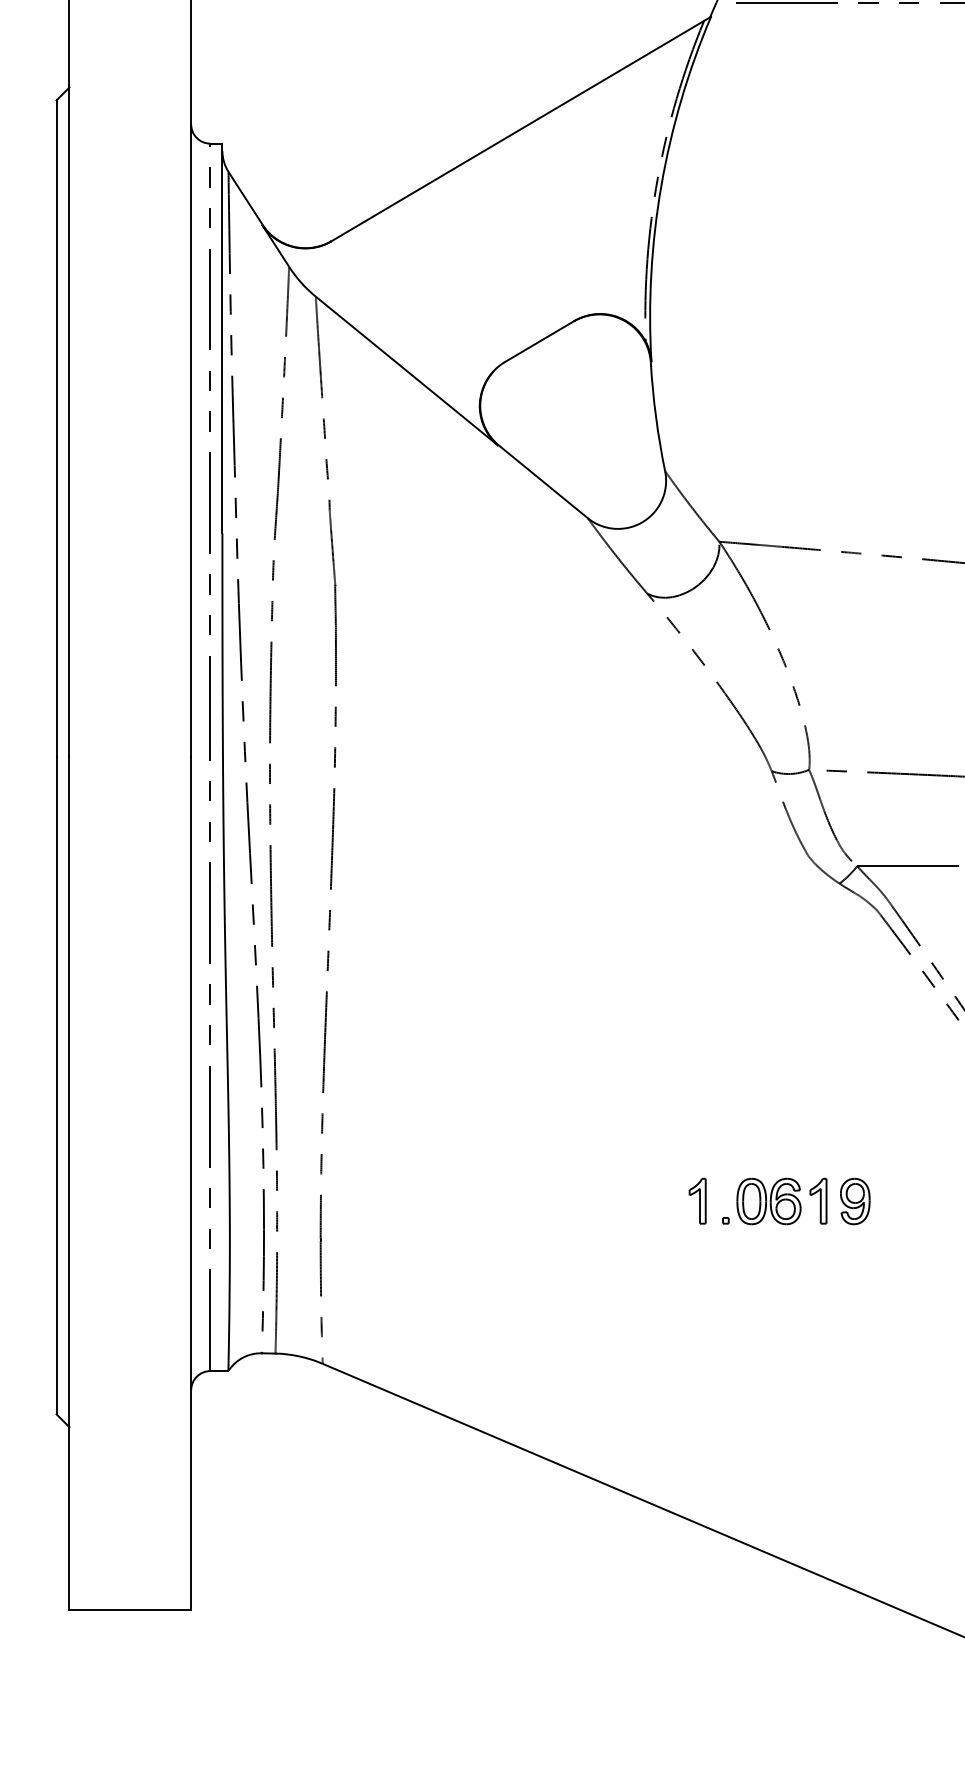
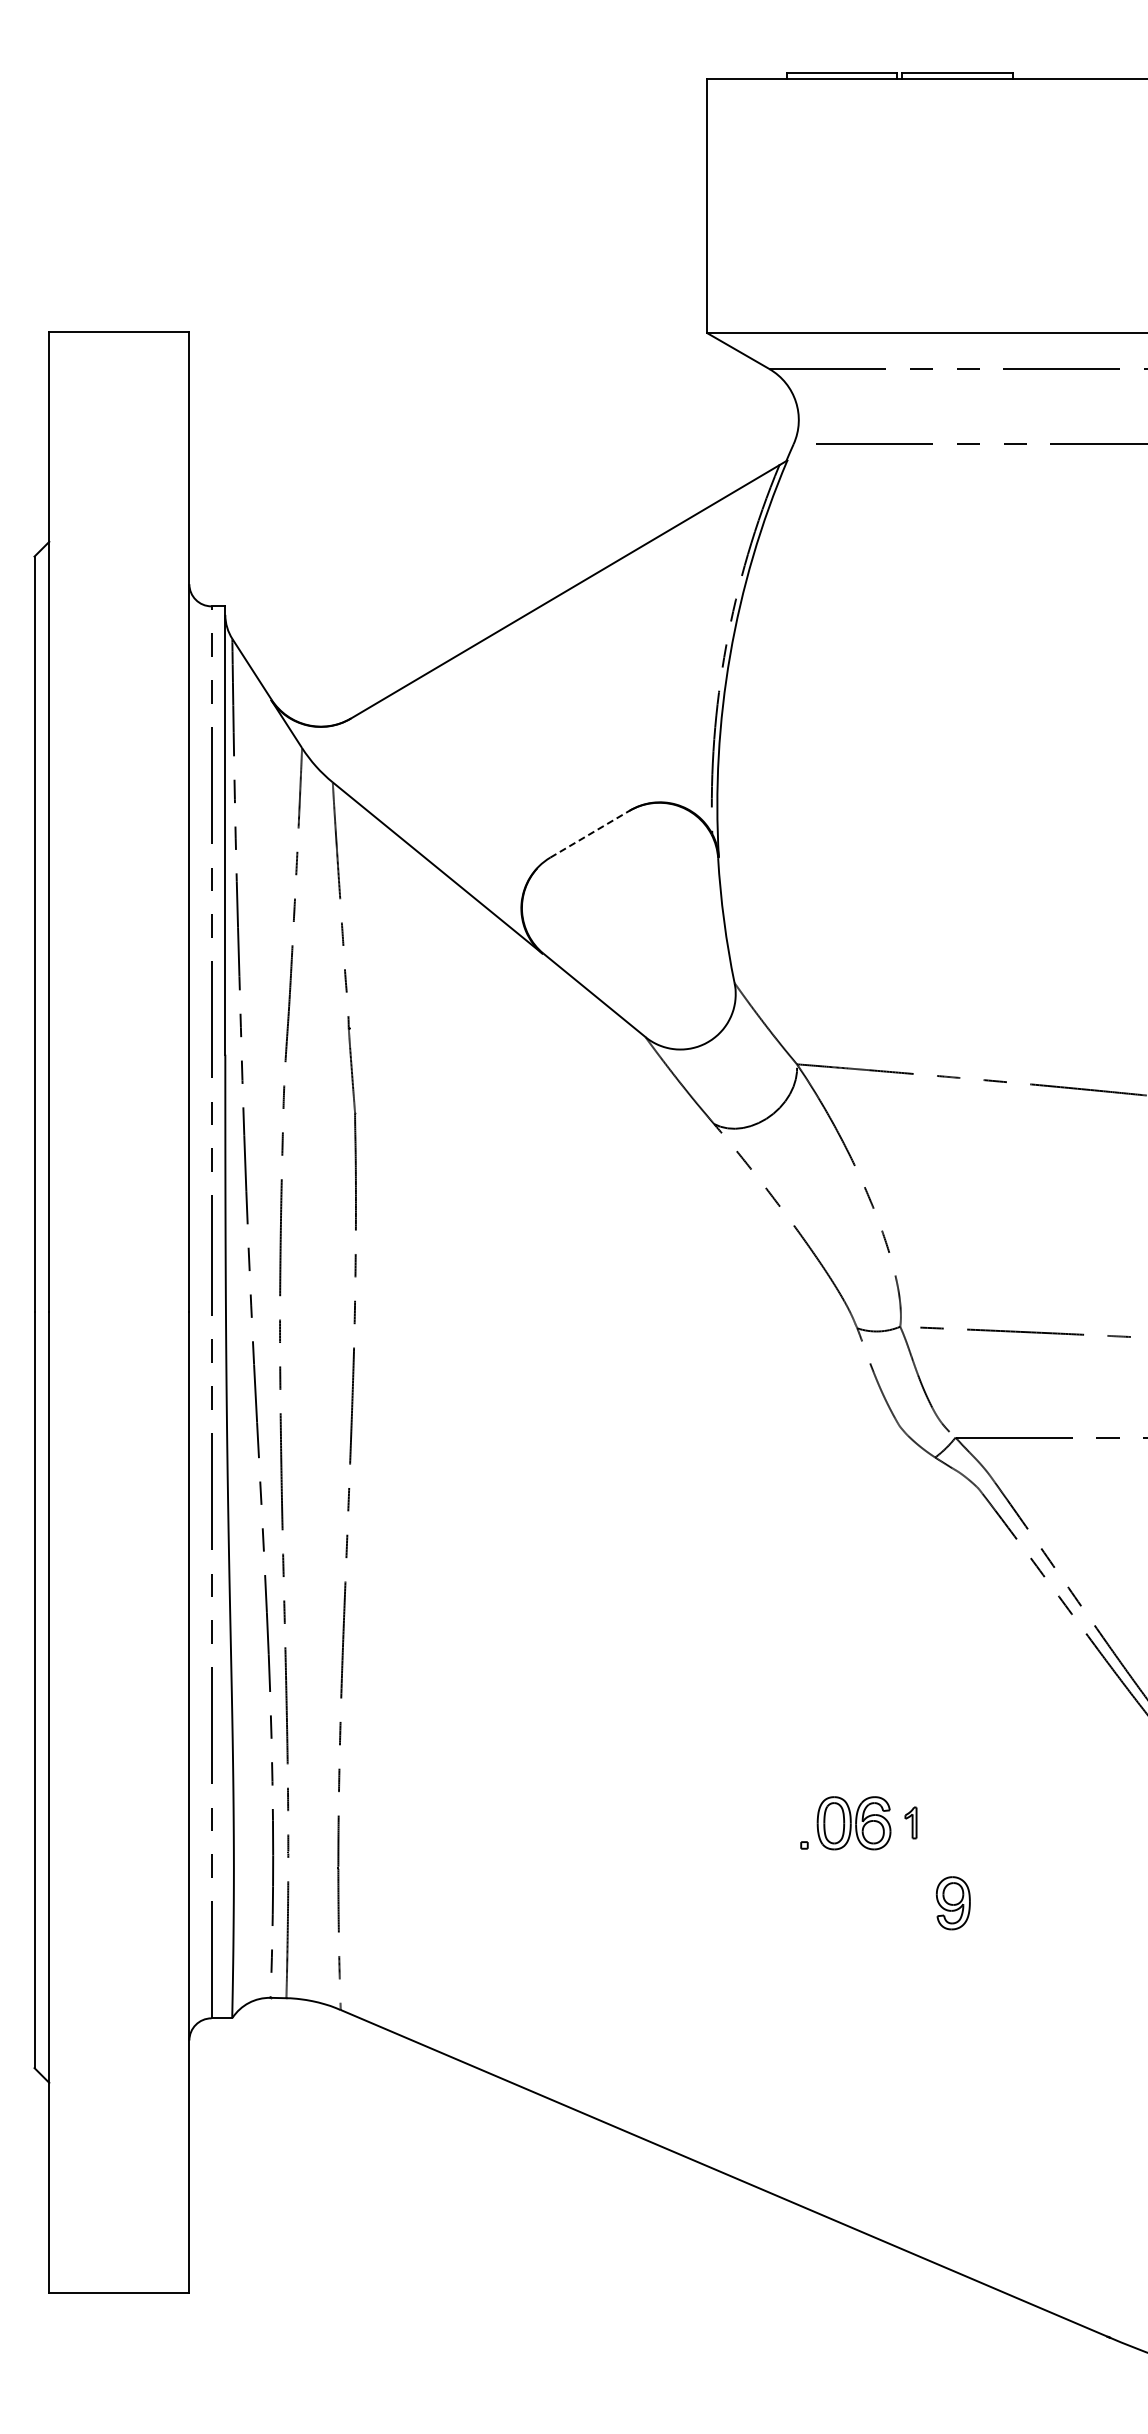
line: (539, 341) -> (590, 833), solid -> dashed
part: (697, 1200) -> (771, 1822), removed
part: (818, 1200) -> (910, 1822), size x0.6
part: (854, 1201) -> (952, 1903), moved

